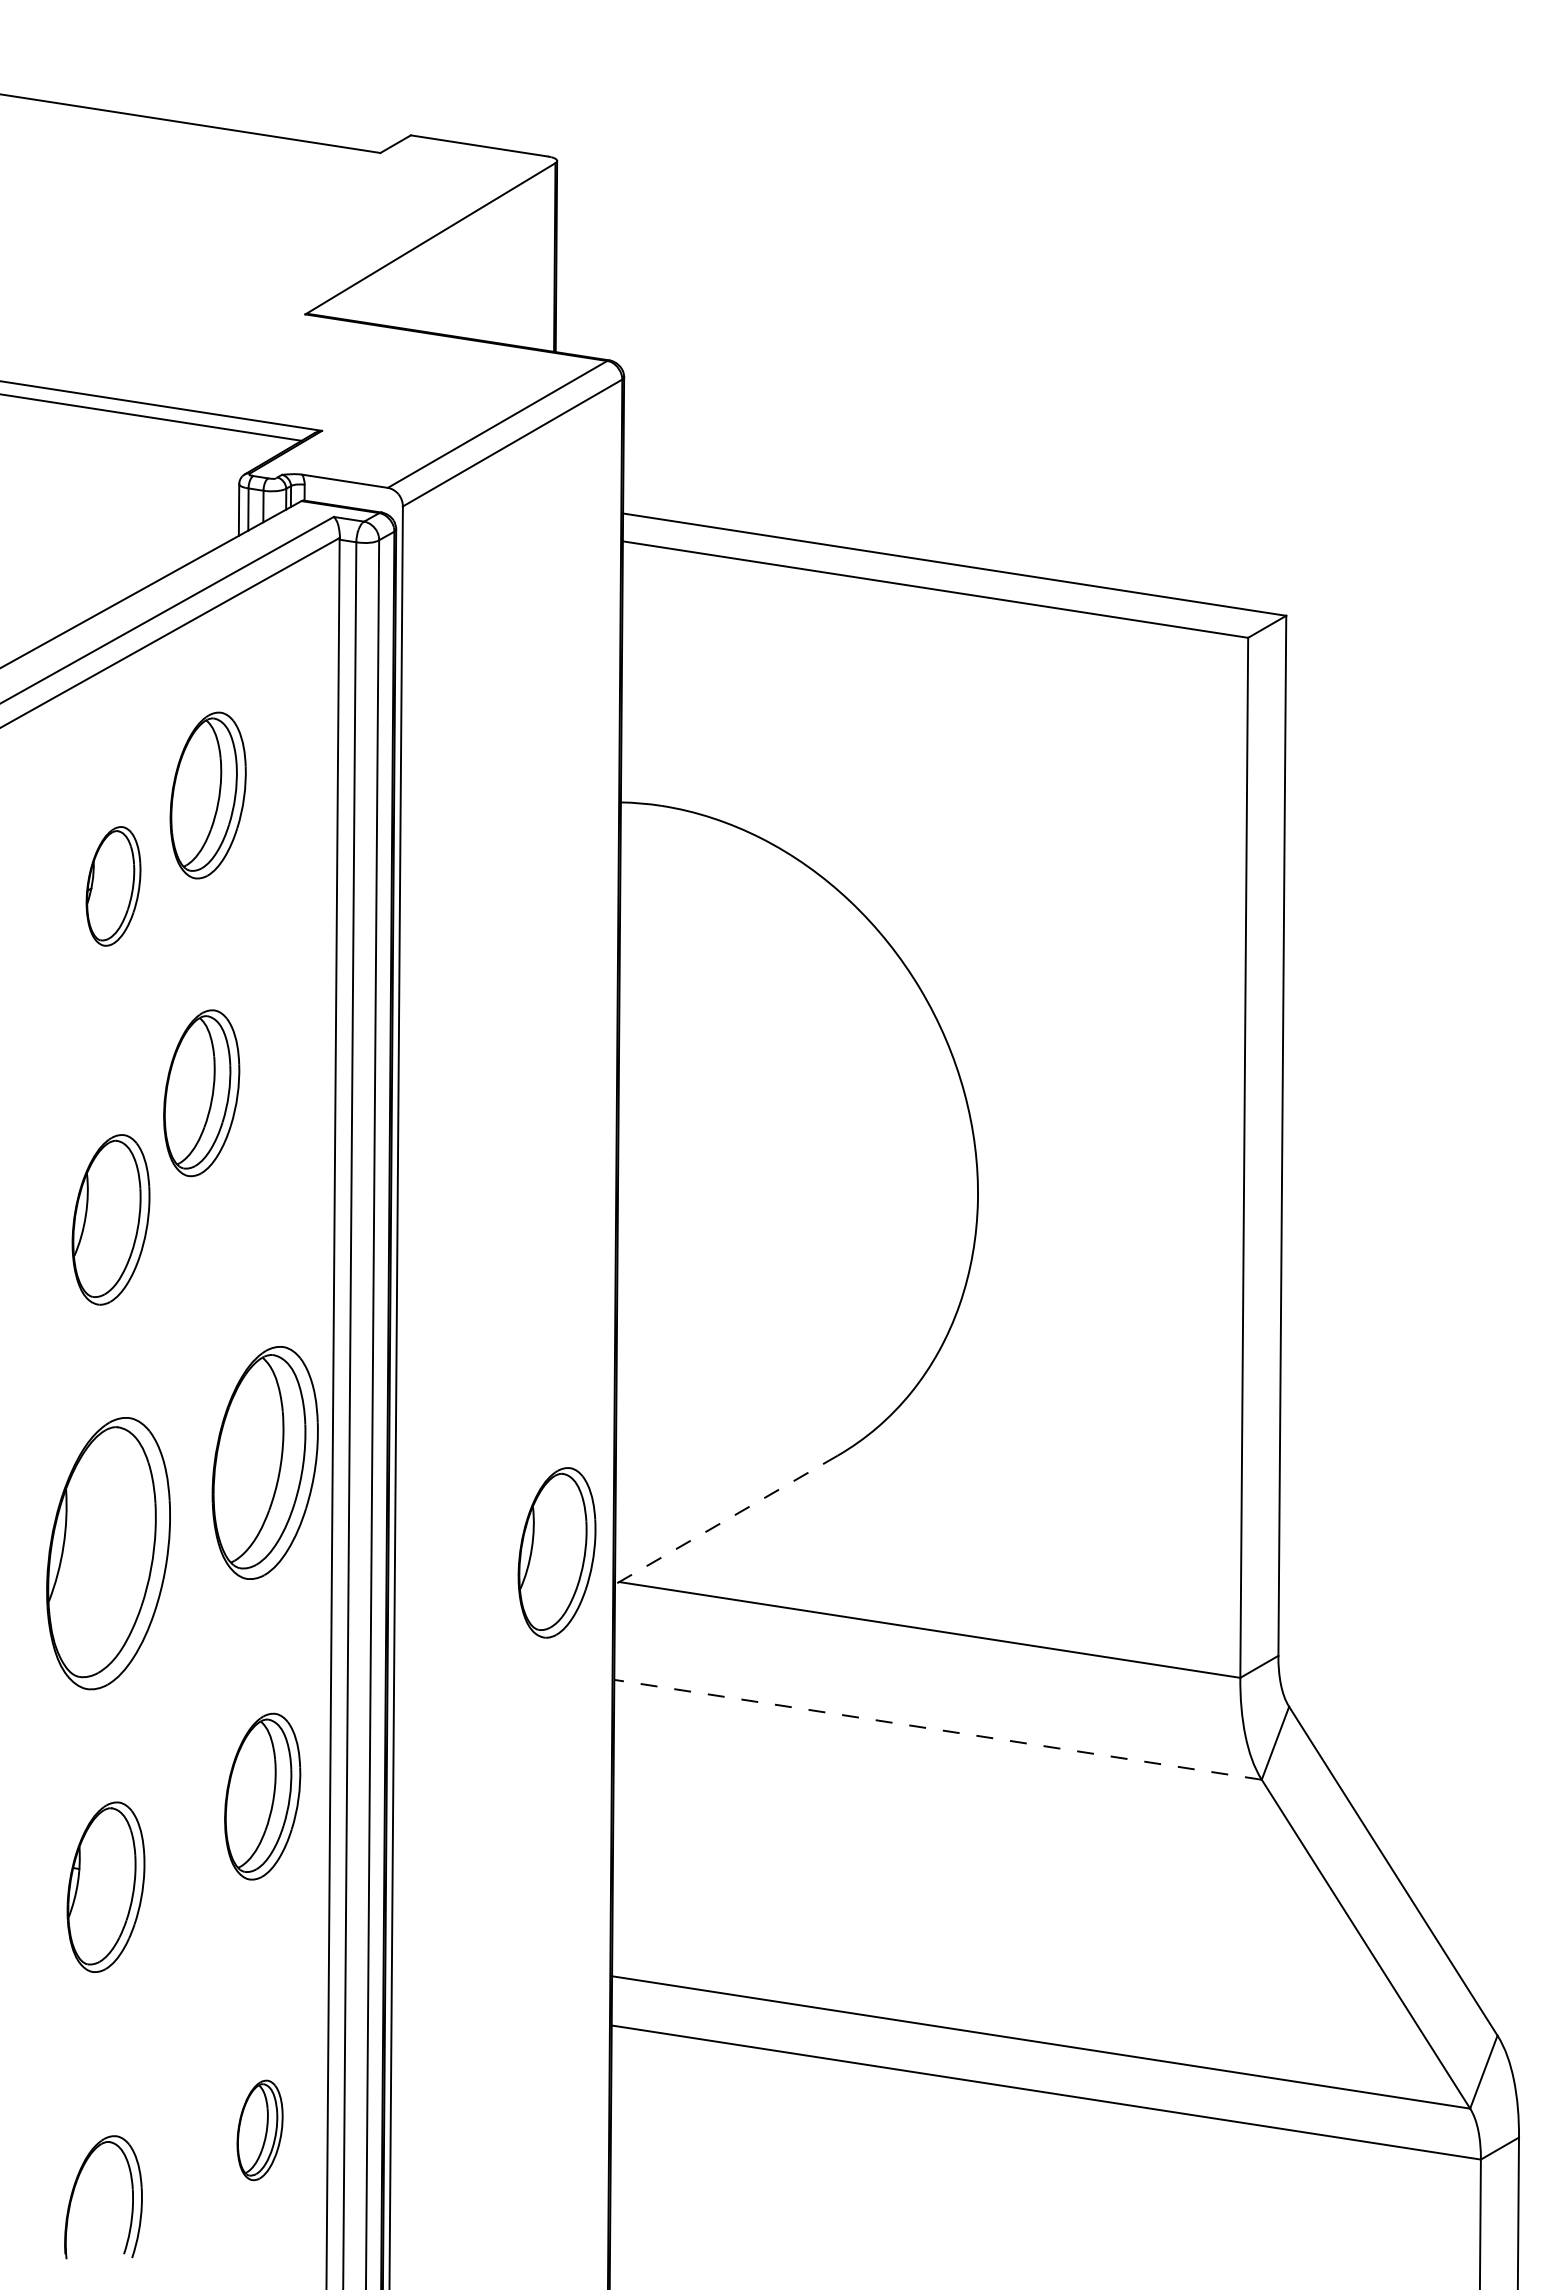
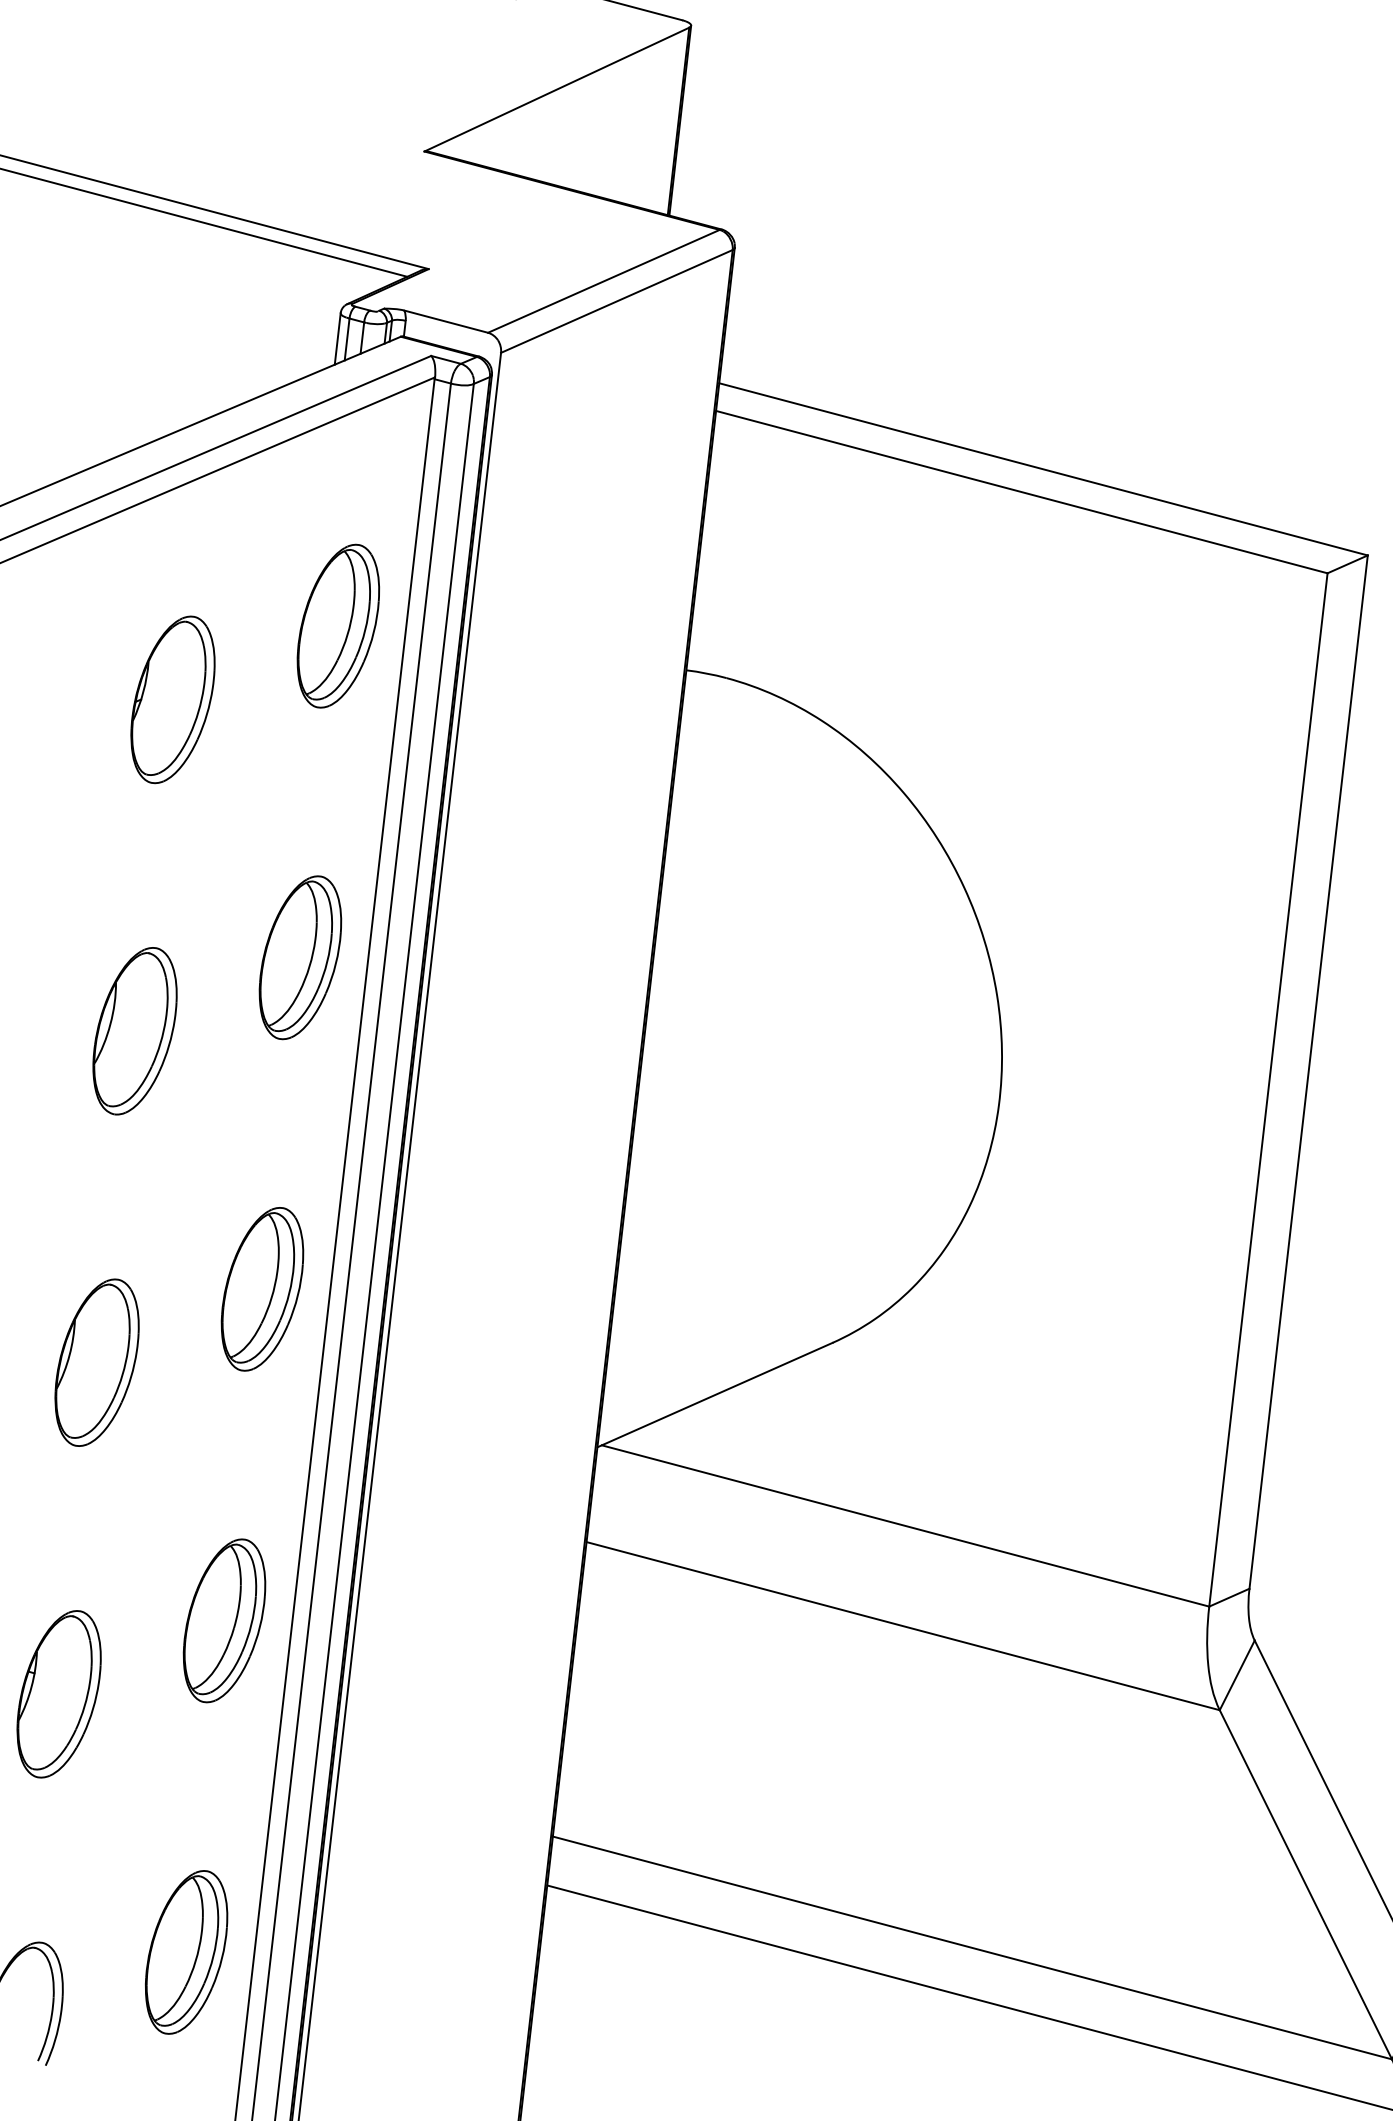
part: (207, 795) -> (337, 626), moved
part: (113, 886) -> (172, 699), size x1.43
part: (201, 1093) -> (300, 957), moved
part: (264, 1462) -> (261, 1288), size x0.71
line: (726, 1520) -> (715, 1395), dashed -> solid
part: (556, 1552) -> (542, 1409), removed
part: (108, 1553) -> (97, 1362), size x0.62
line: (938, 1729) -> (903, 1625), dashed -> solid
part: (259, 2130) -> (185, 1952), size x1.67

